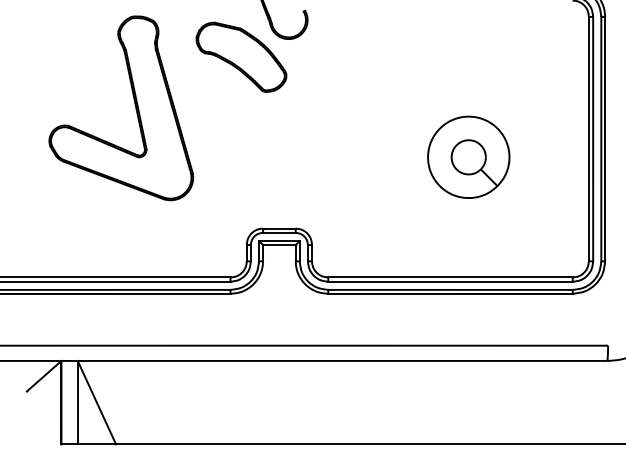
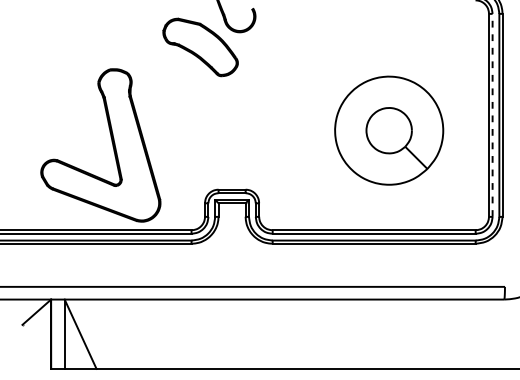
part: (134, 105) -> (111, 143), moved
line: (593, 138) -> (492, 114), solid -> dashed
part: (468, 156) -> (389, 129), size x1.6

